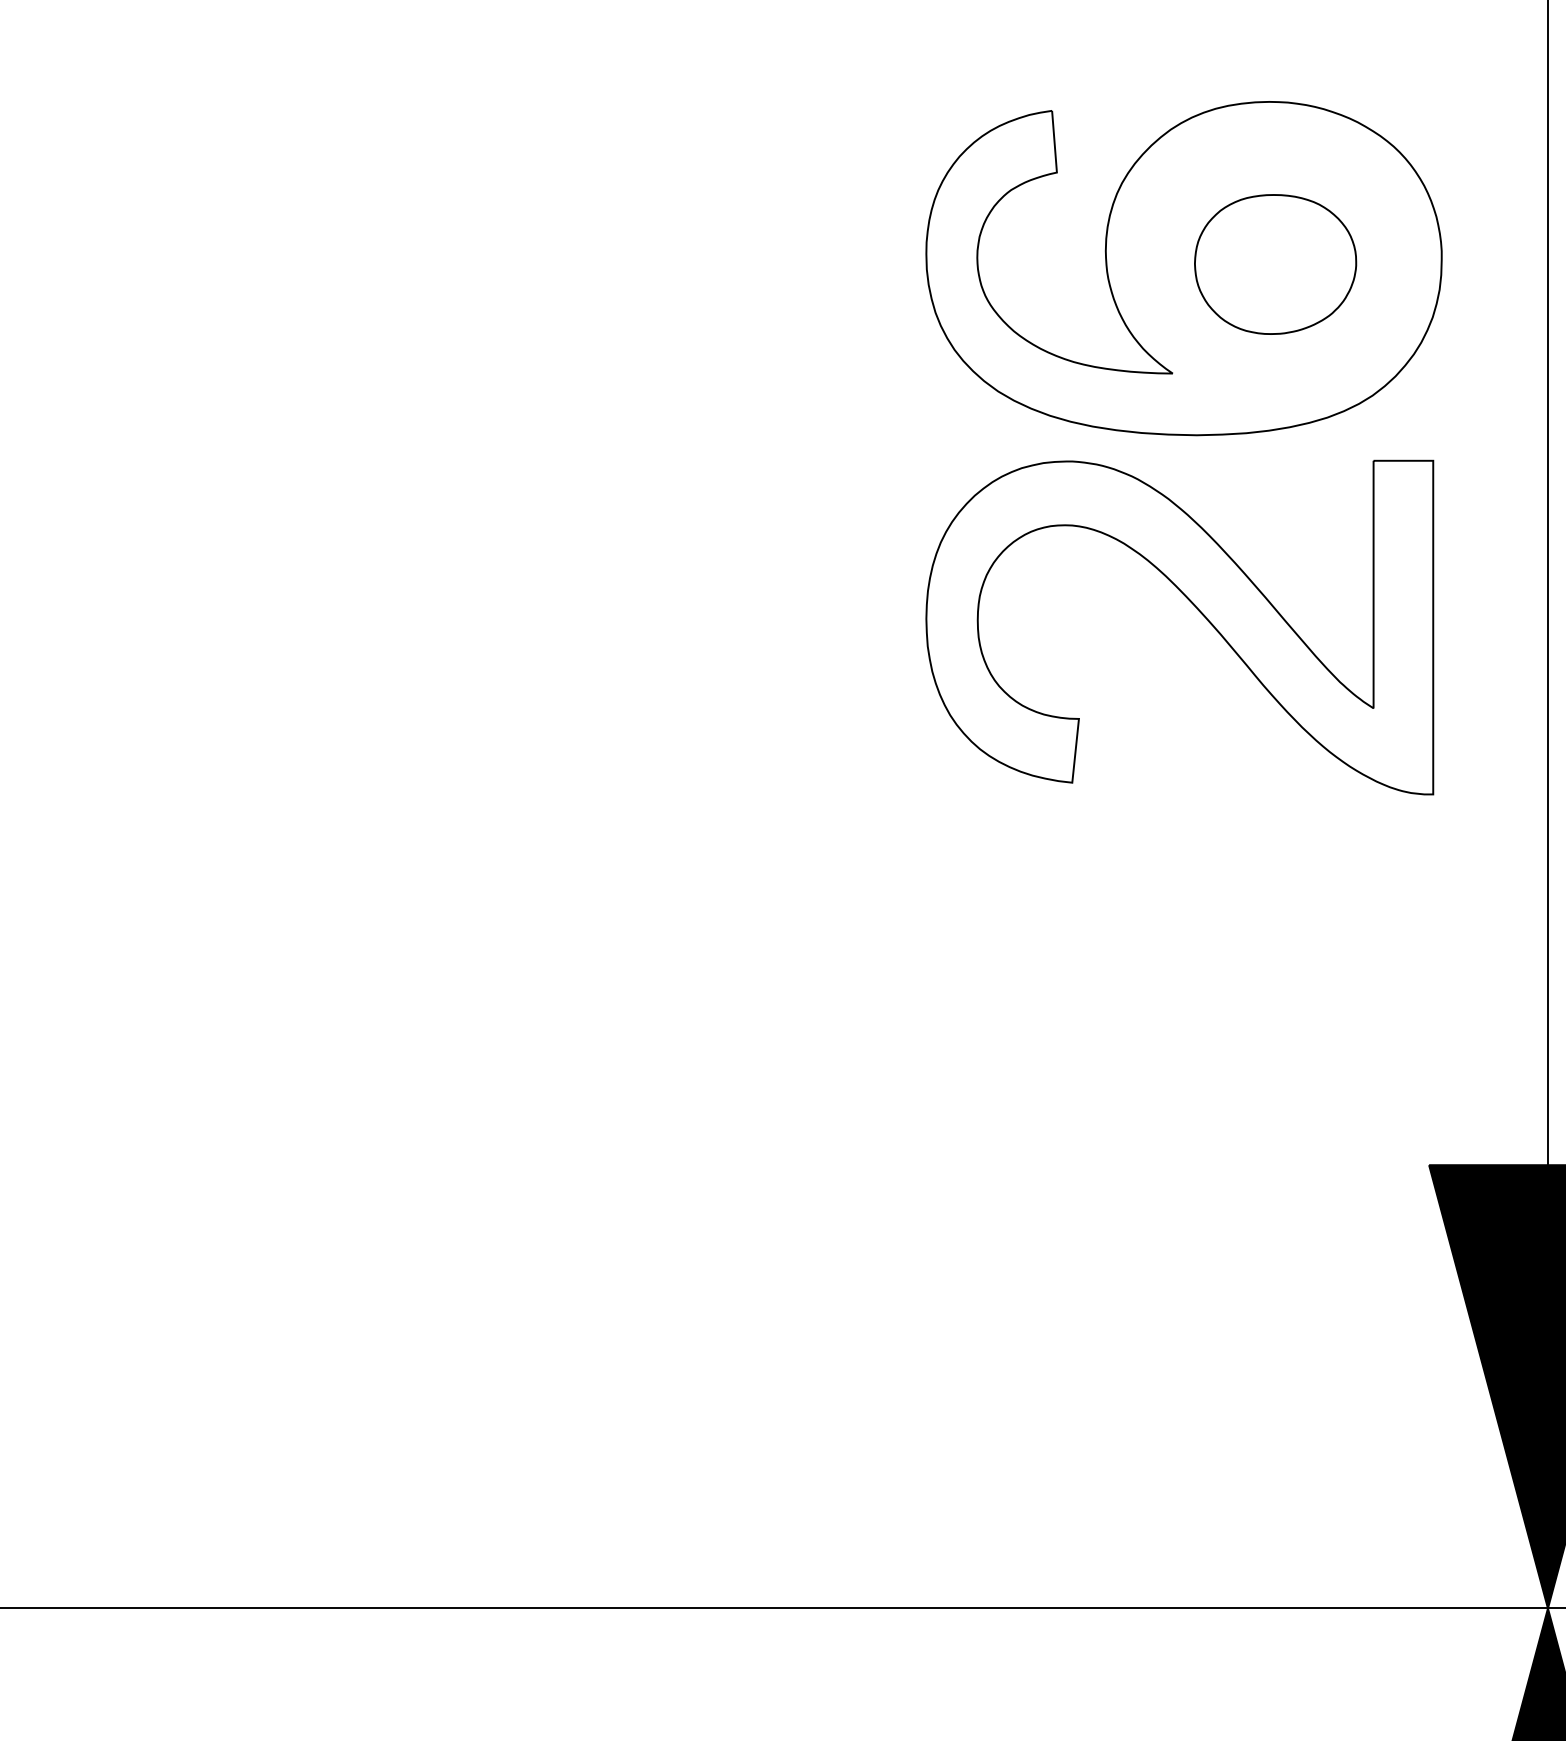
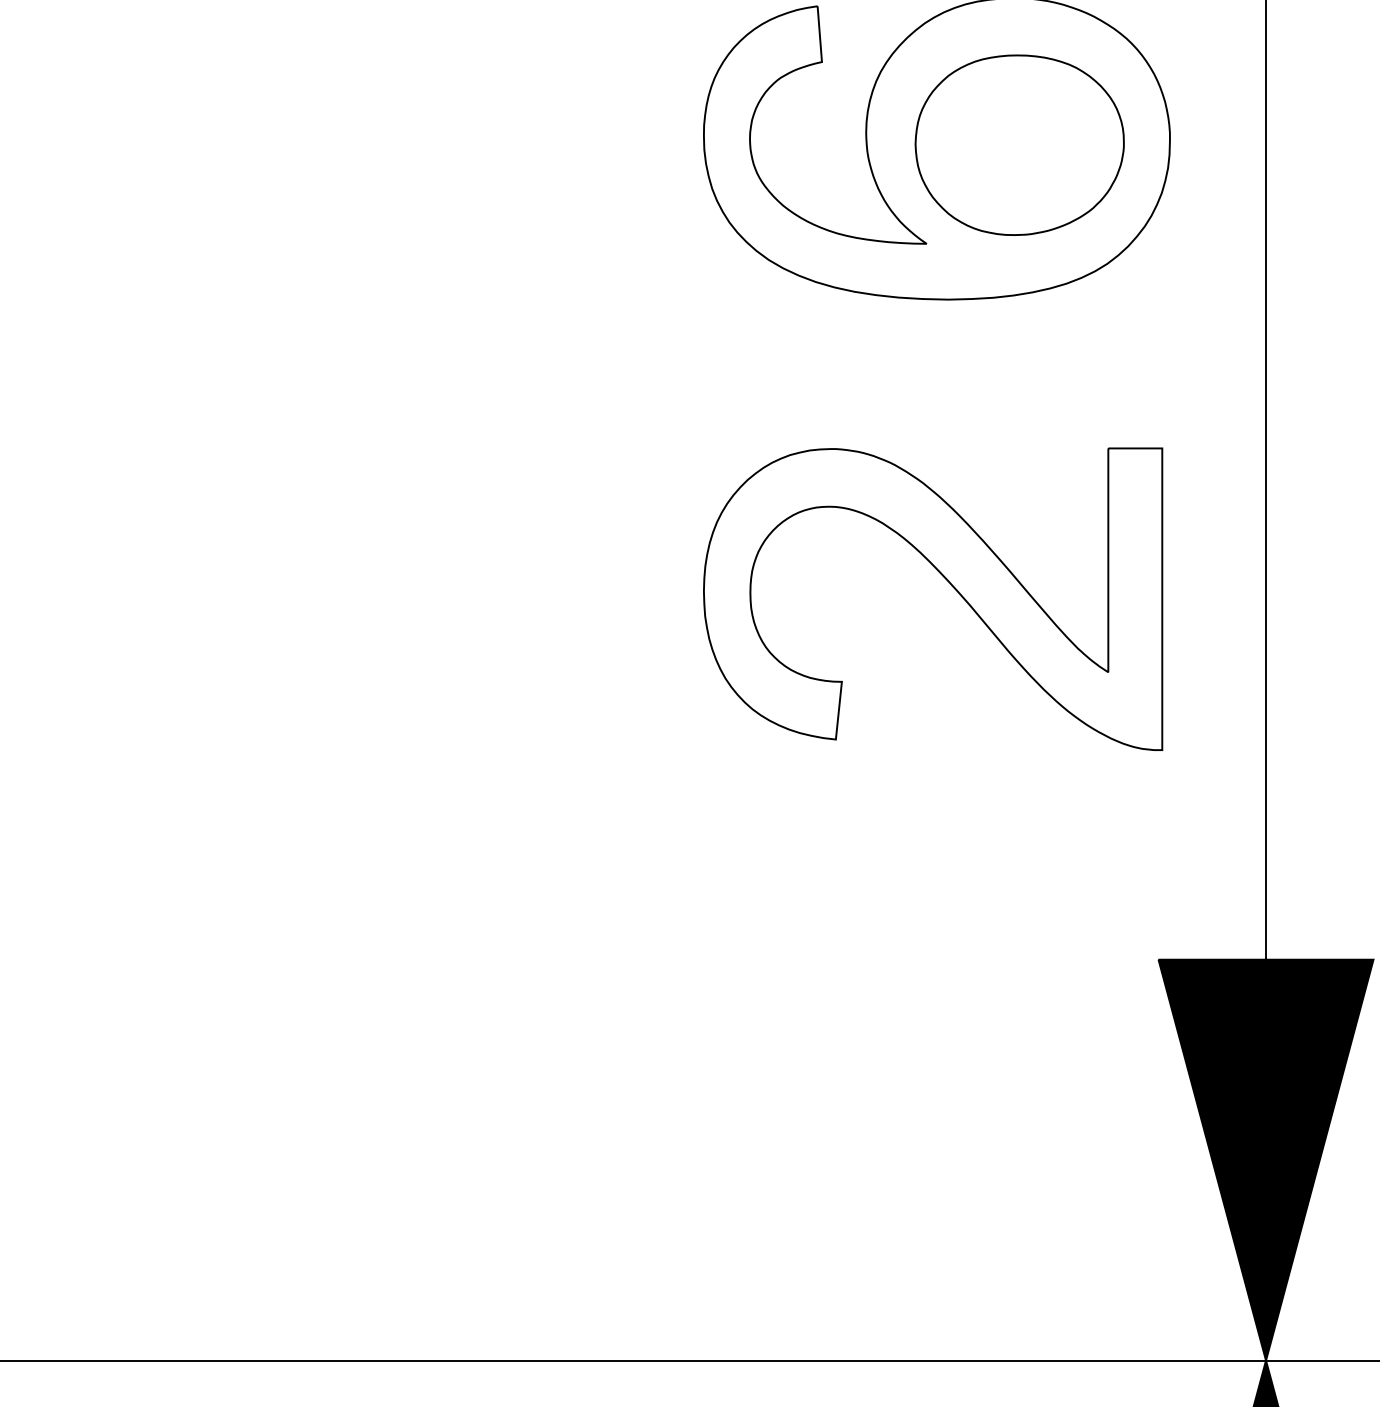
part: (1275, 264) -> (1019, 145), size x1.43
part: (1198, 611) -> (950, 584), moved

